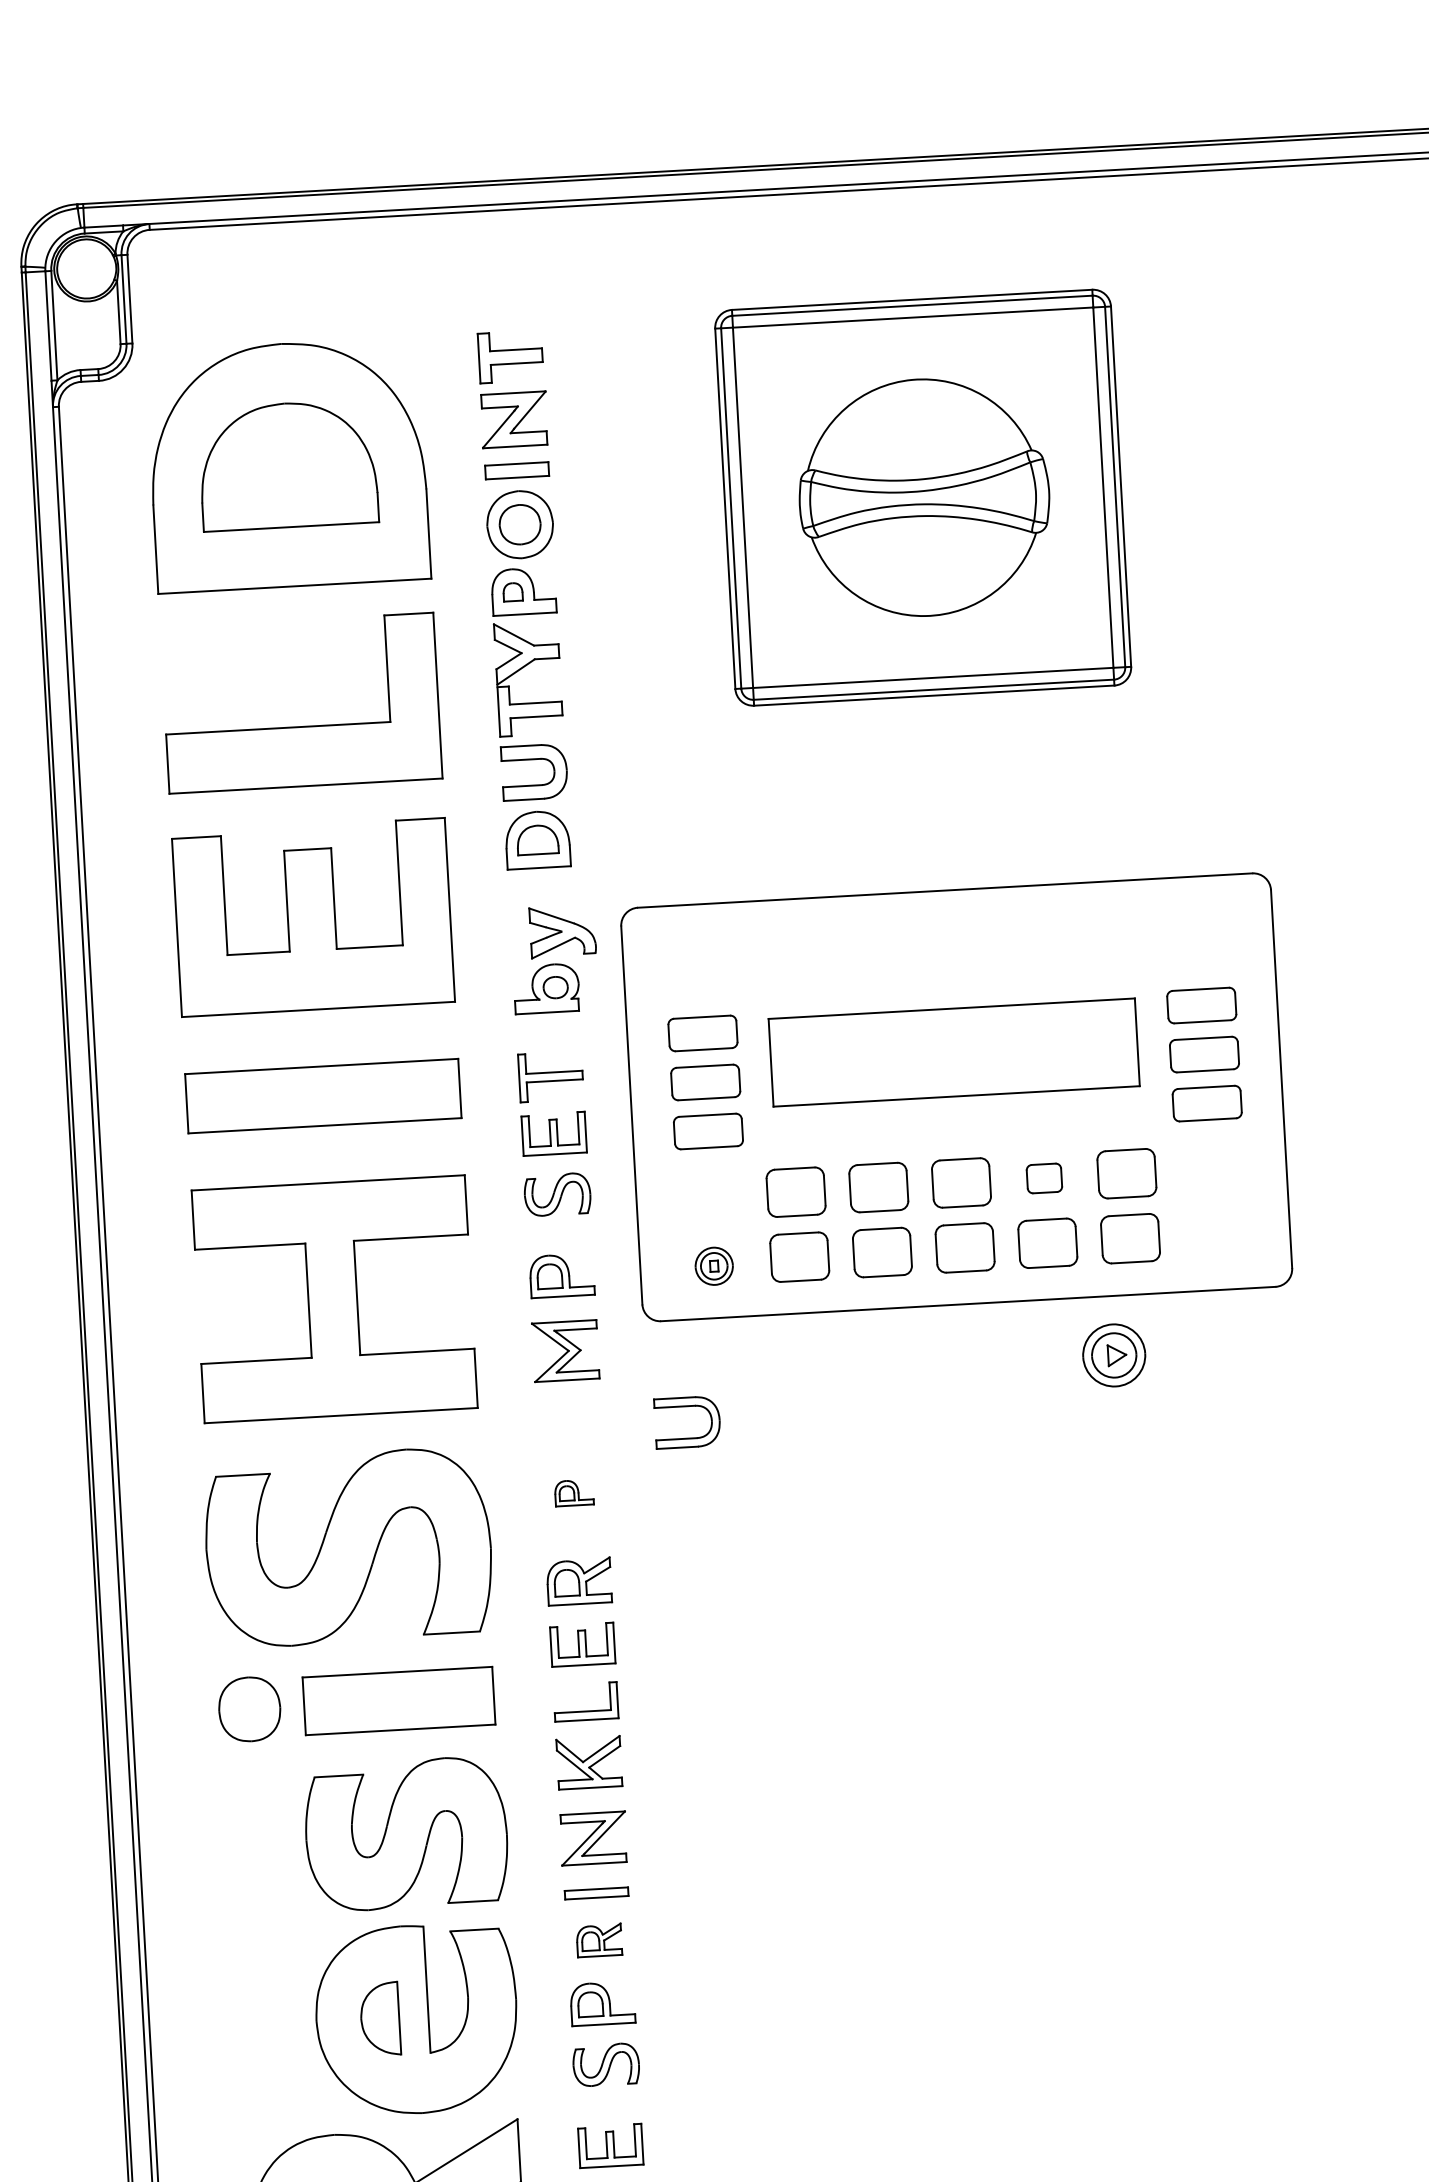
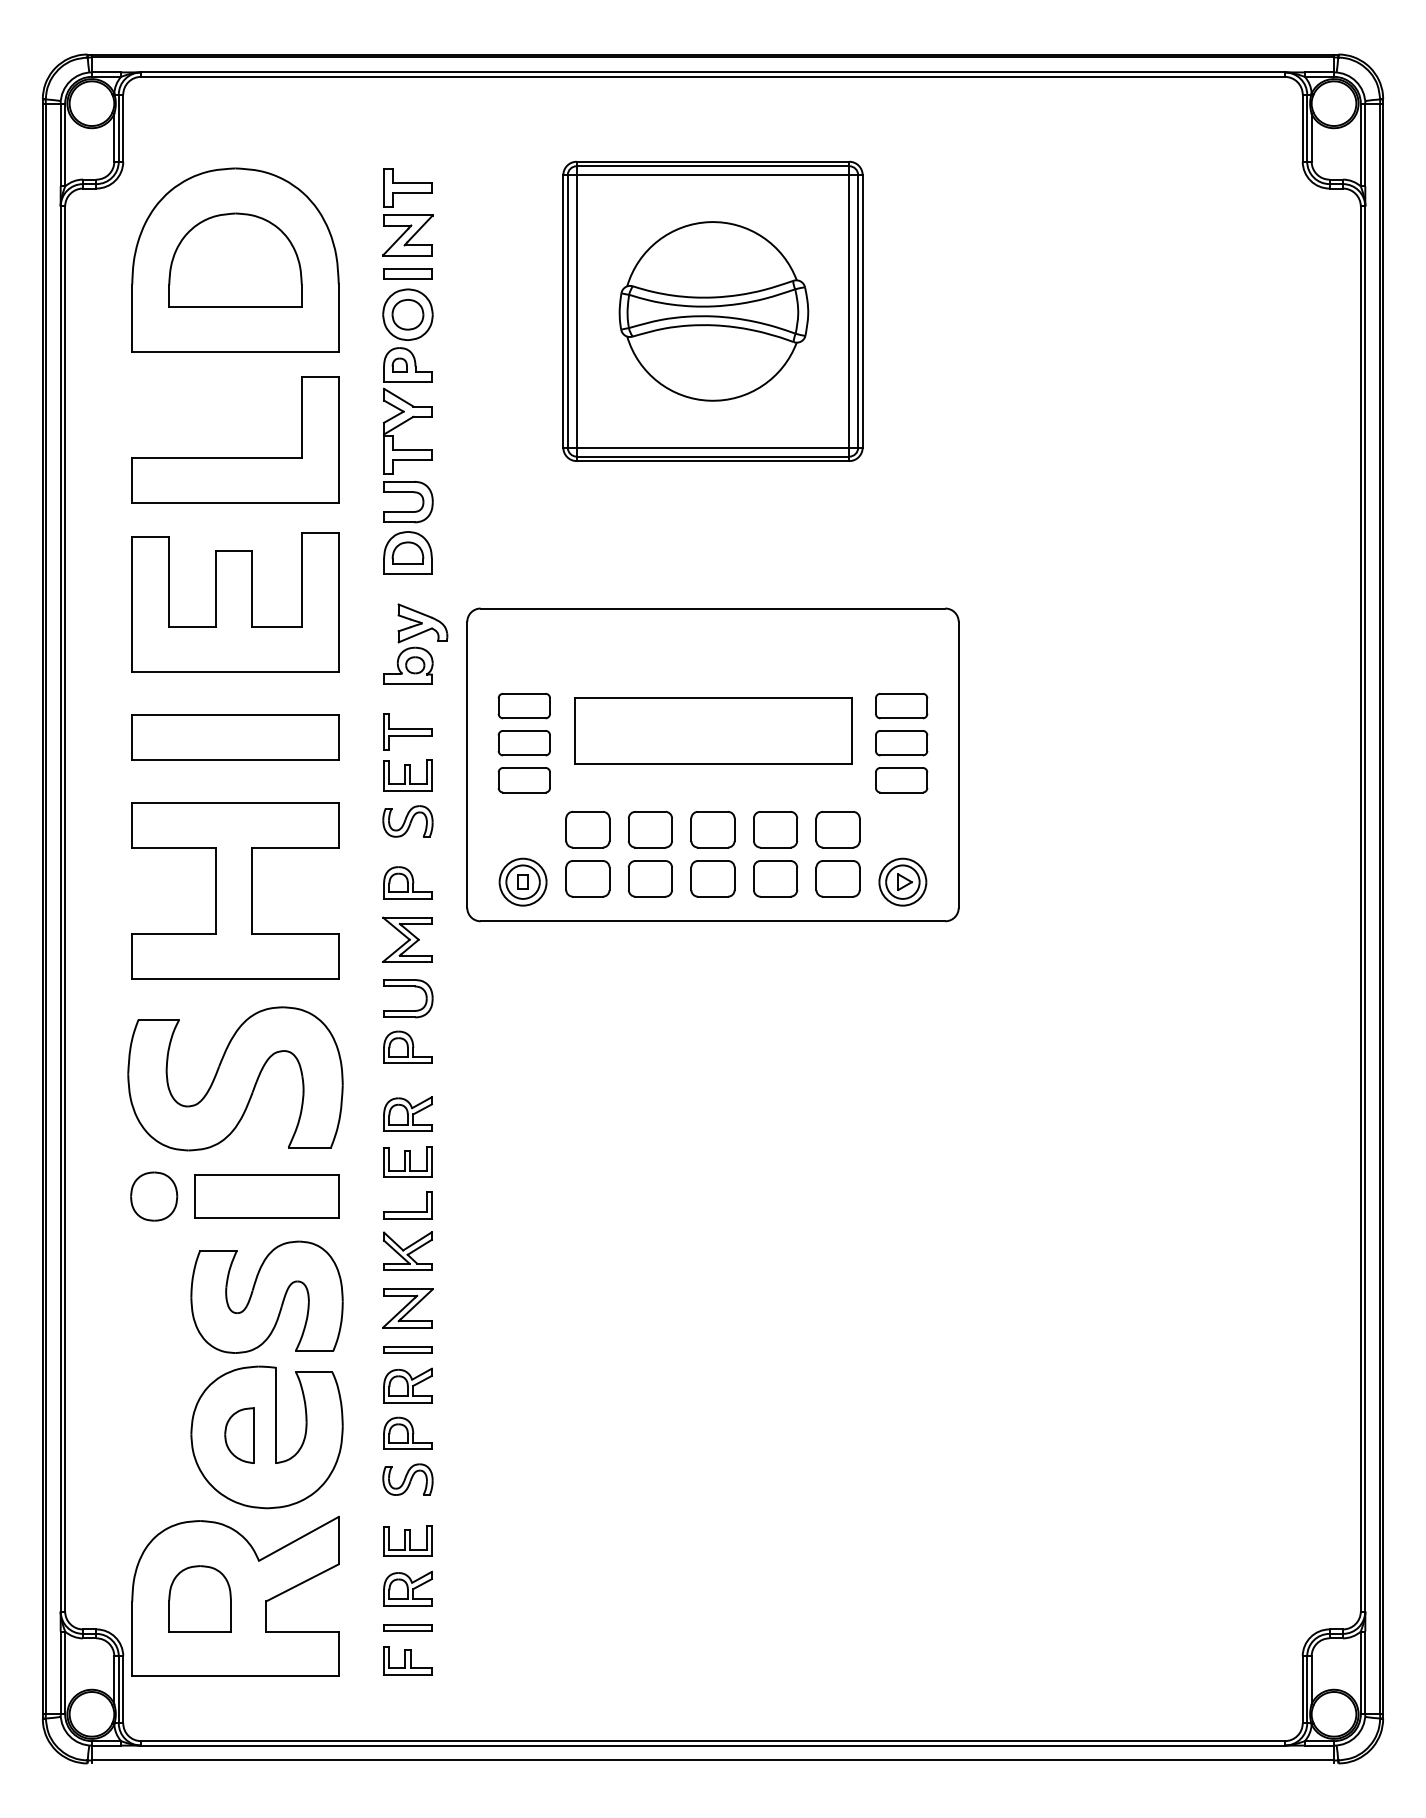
part: (1044, 1178) -> (775, 829), size x1.67
part: (713, 1265) -> (522, 881), size x1.67
part: (1113, 1354) -> (902, 881), moved
part: (686, 1406) -> (408, 986), moved
part: (573, 1492) -> (407, 1046), size x1.67
part: (598, 1940) -> (407, 1385), size x1.43

